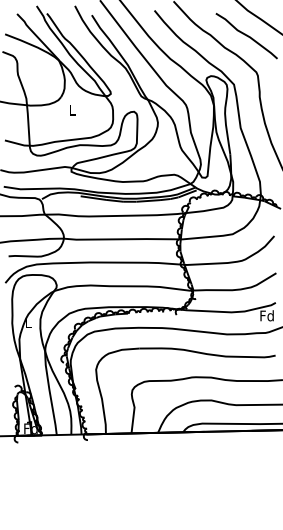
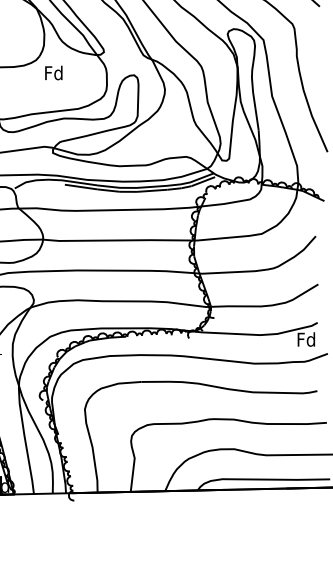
text: (71, 109) -> (53, 72), L -> Fd

